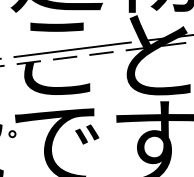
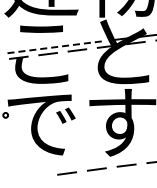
line: (73, 49) -> (54, 47), solid -> dashed

